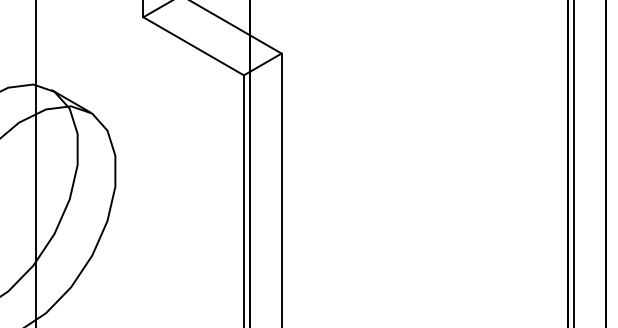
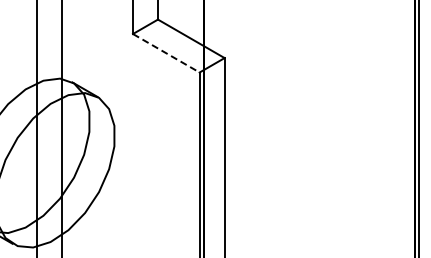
line: (193, 46) -> (166, 53), solid -> dashed

